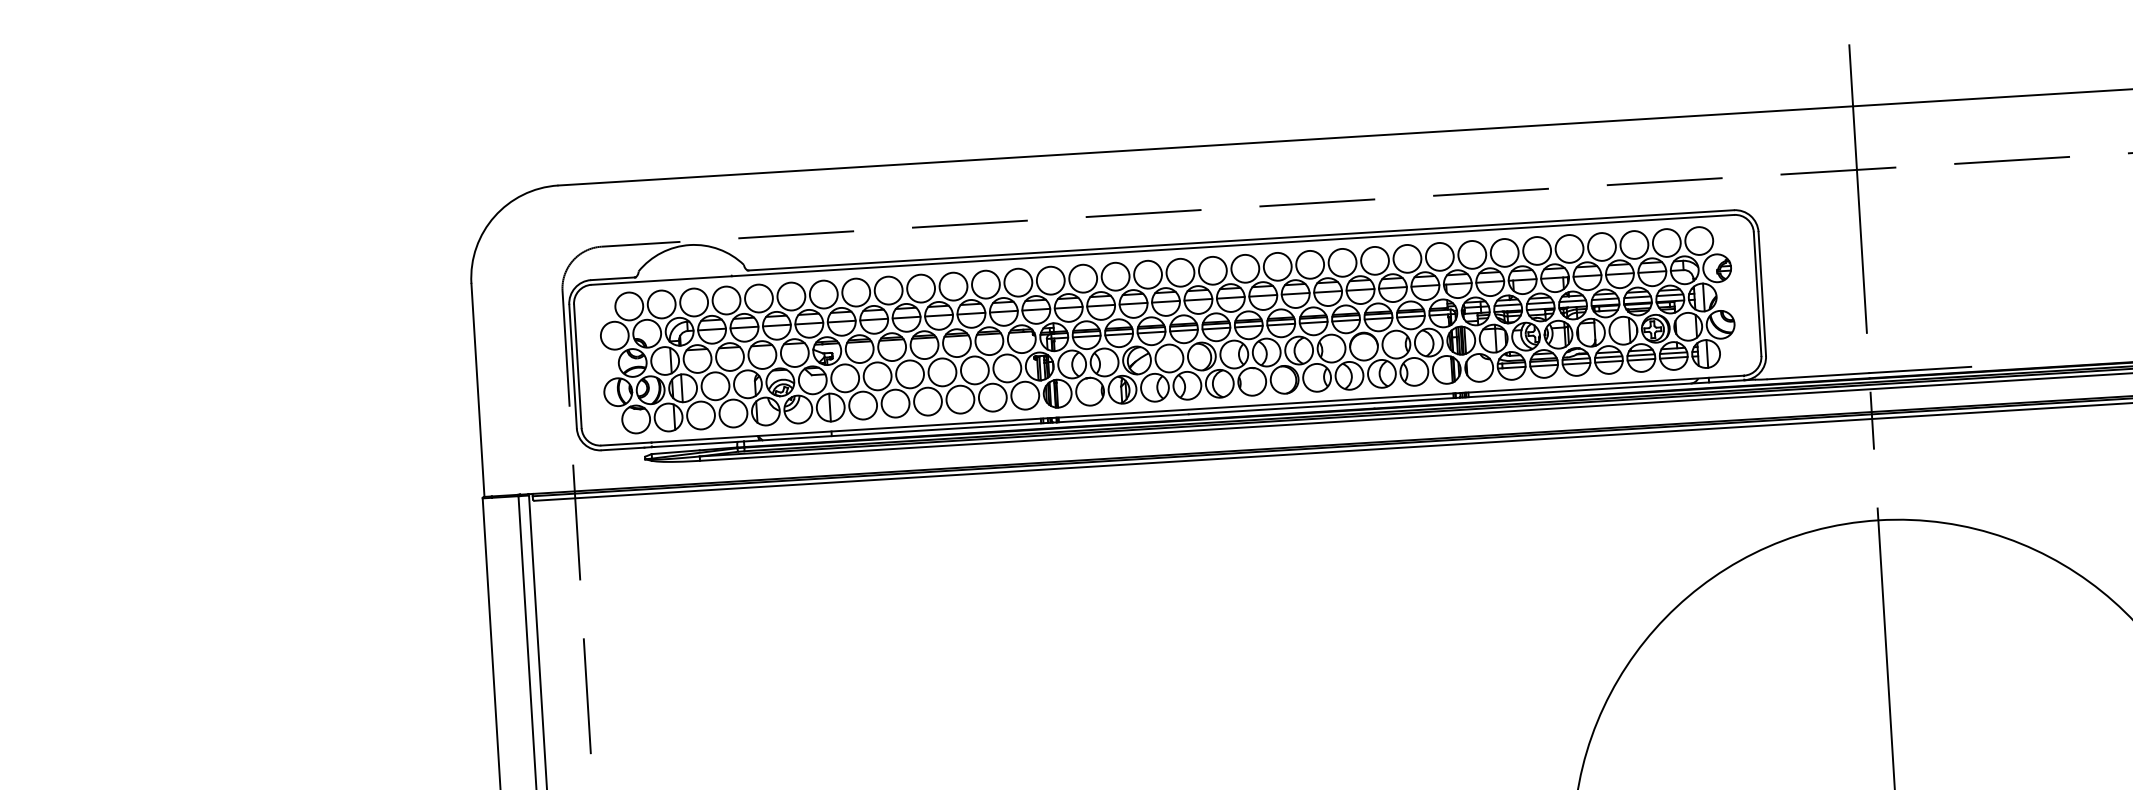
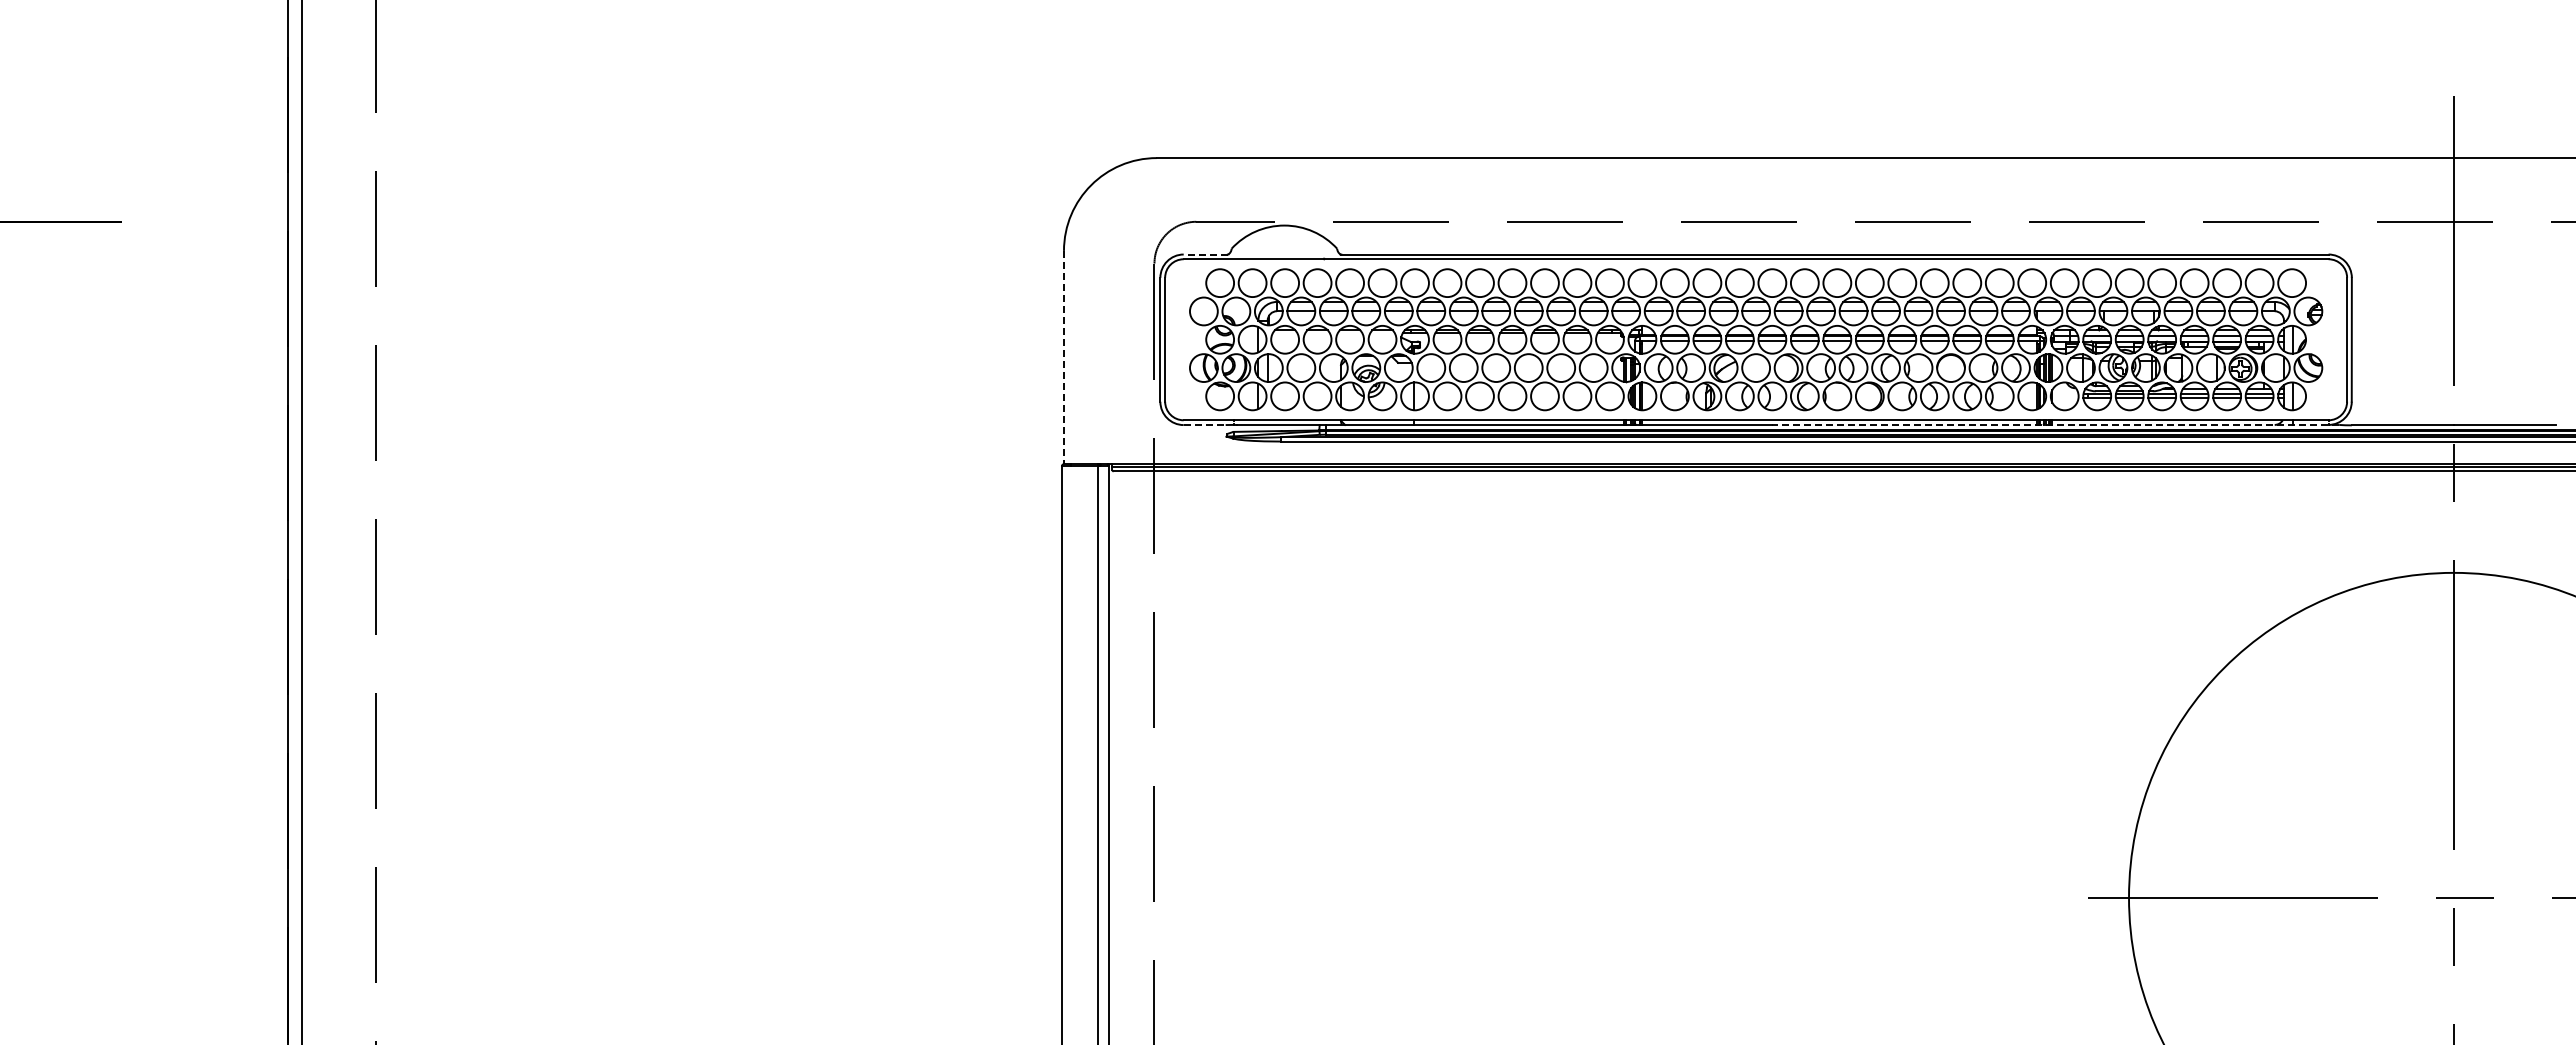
line: (612, 278) -> (1205, 254), solid -> dashed
line: (477, 390) -> (1063, 357), solid -> dashed
line: (1471, 396) -> (2055, 424), solid -> dashed
line: (623, 449) -> (1205, 425), solid -> dashed

